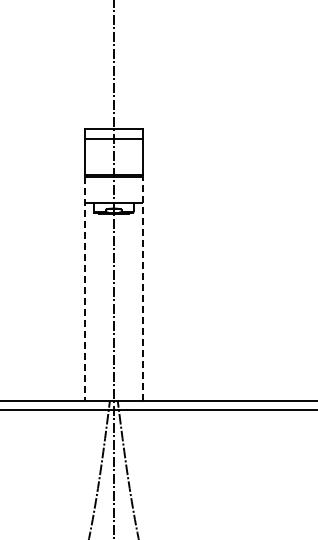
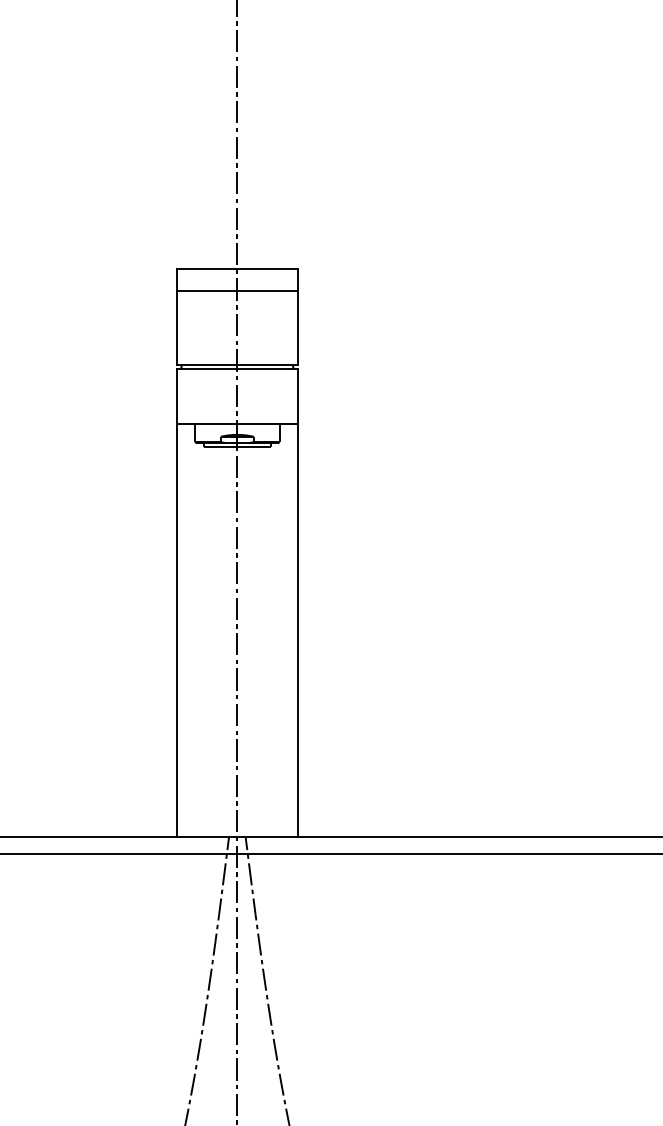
line: (142, 288) -> (297, 601), dashed -> solid
line: (84, 289) -> (176, 603), dashed -> solid

